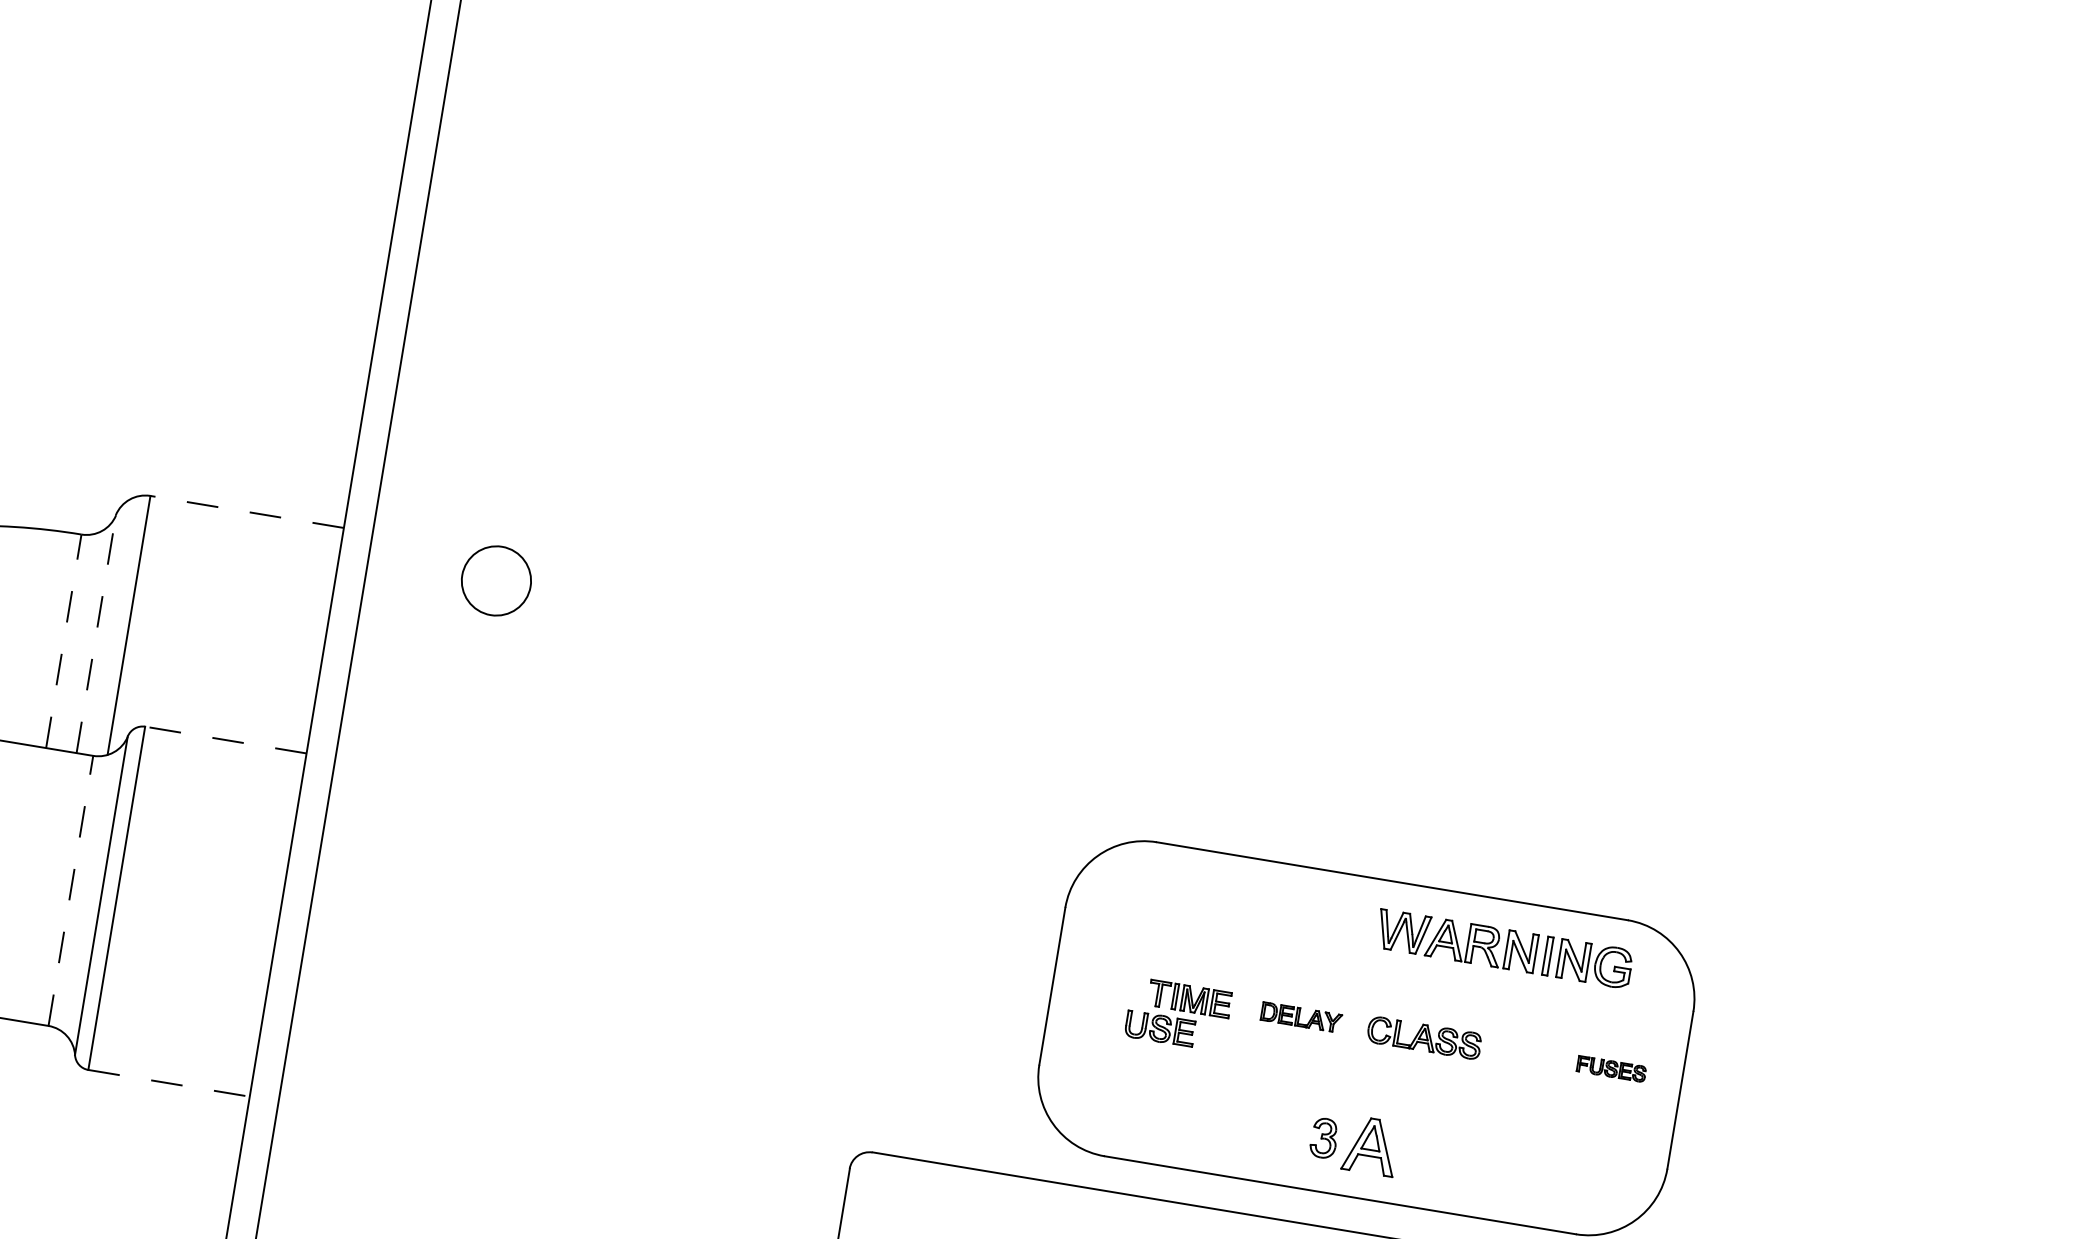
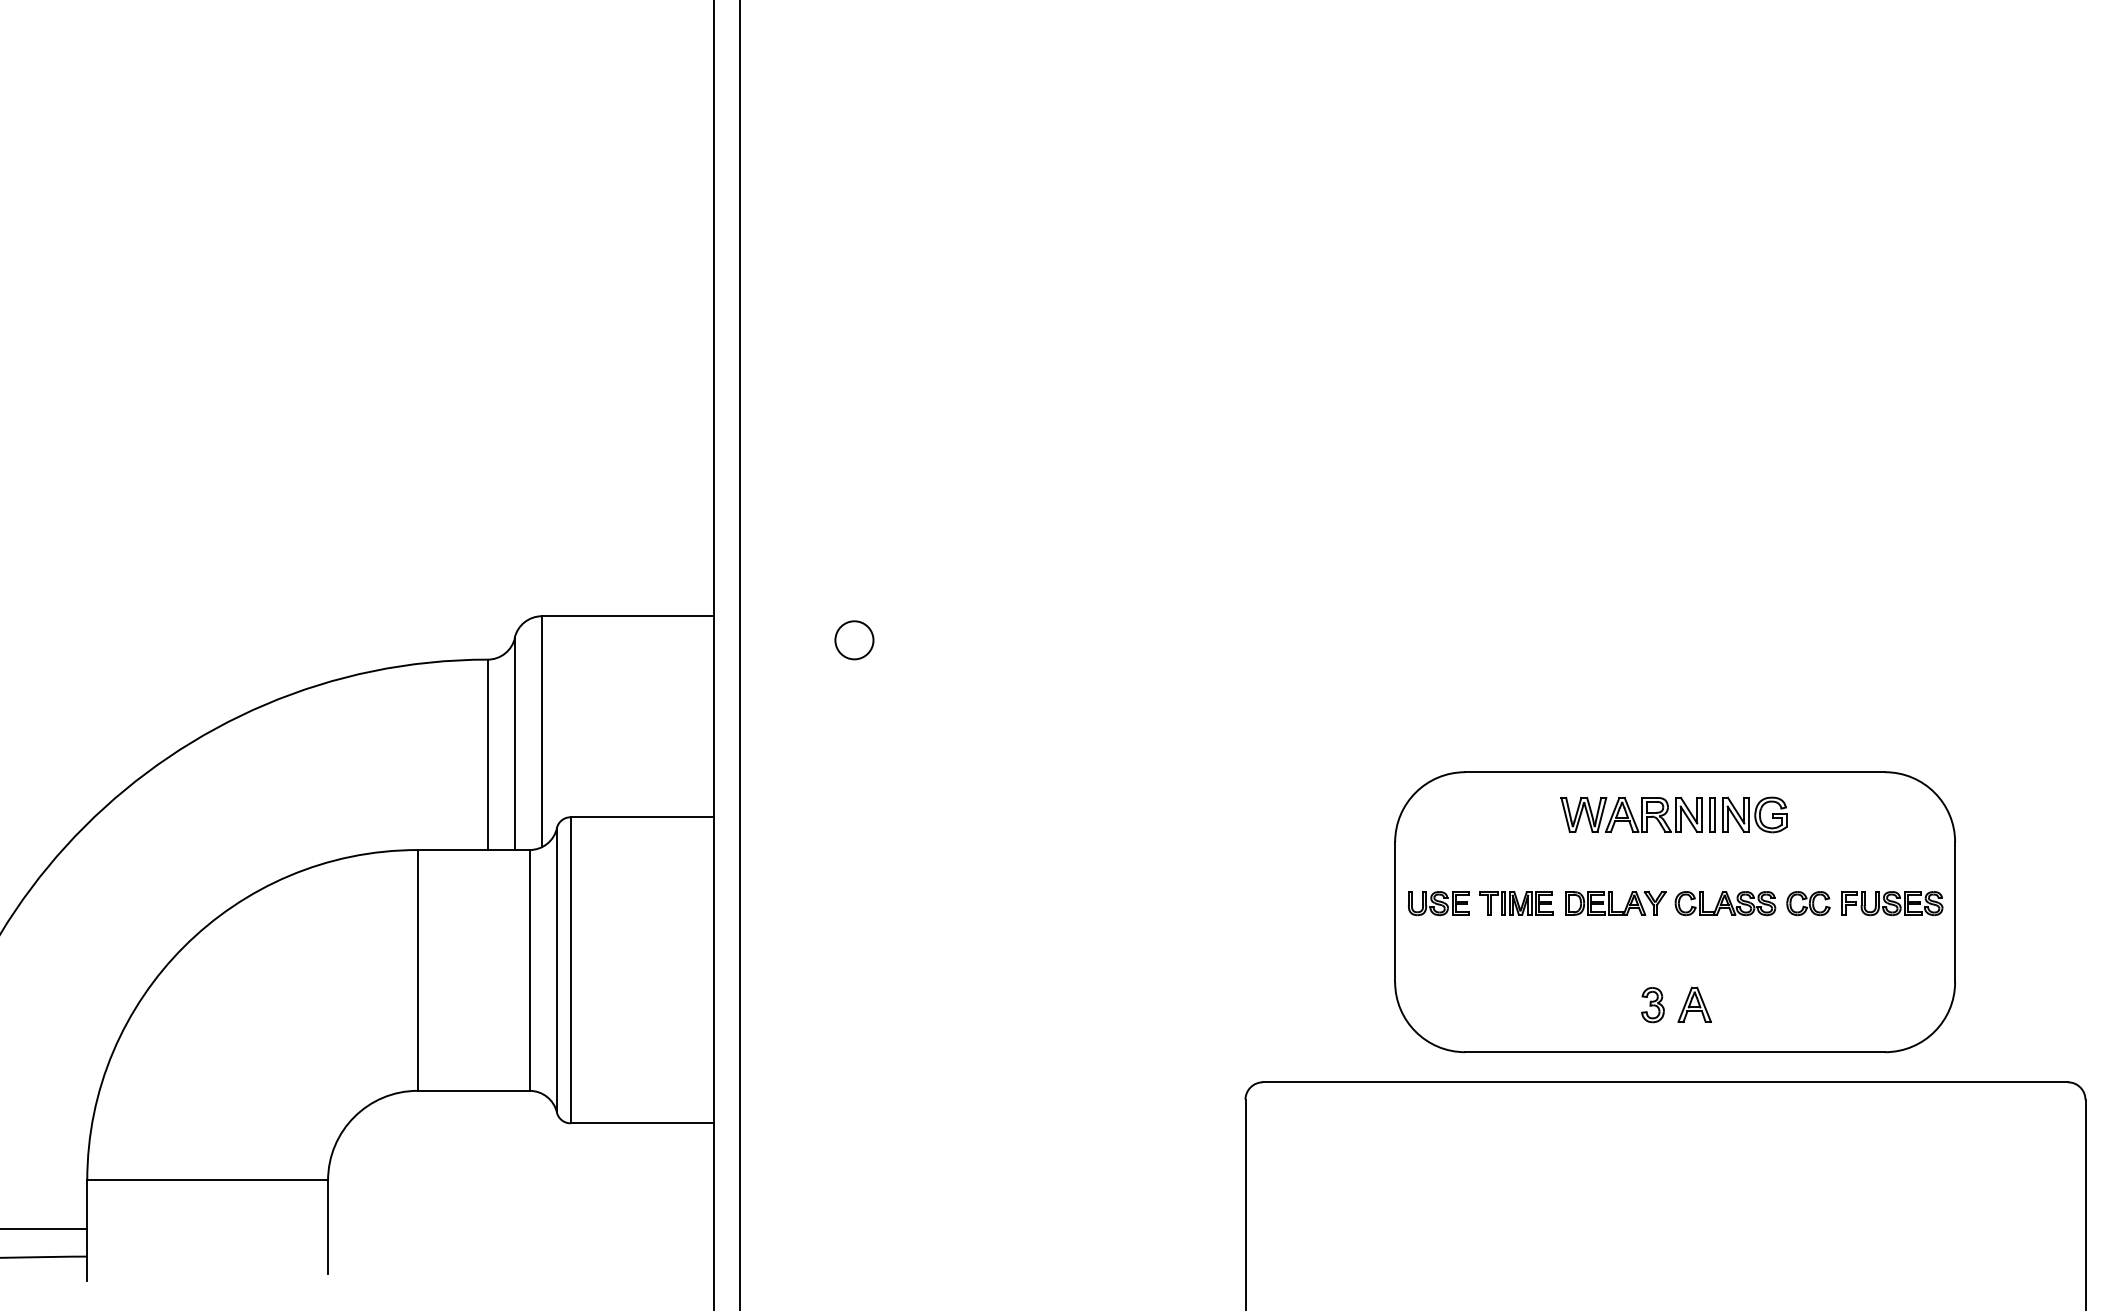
line: (246, 512) -> (627, 616), dashed -> solid
circle: (496, 581) -> (854, 640), size x0.62
line: (95, 634) -> (514, 744), dashed -> solid
line: (63, 640) -> (487, 754), dashed -> solid
line: (225, 740) -> (642, 817), dashed -> solid
line: (70, 889) -> (529, 969), dashed -> solid
part: (1503, 948) -> (1673, 814), moved
part: (1301, 1017) -> (1615, 903), size x1.43
part: (1159, 1028) -> (1438, 903), moved
part: (1517, 1053) -> (1808, 903), added
part: (1611, 1068) -> (1892, 903), size x1.67
line: (169, 1083) -> (642, 1123), dashed -> solid
part: (1370, 1145) -> (1694, 1004), size x0.71

